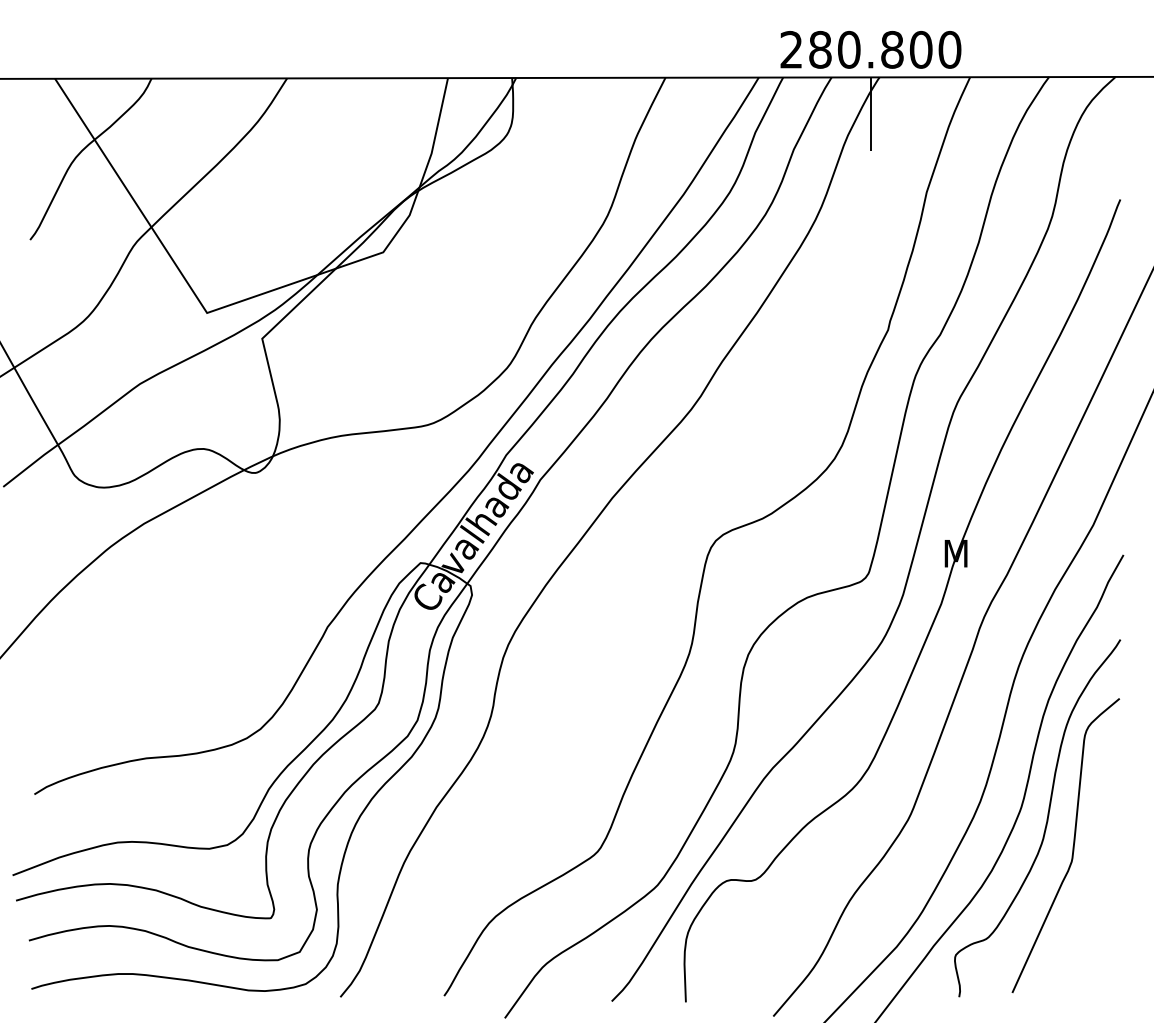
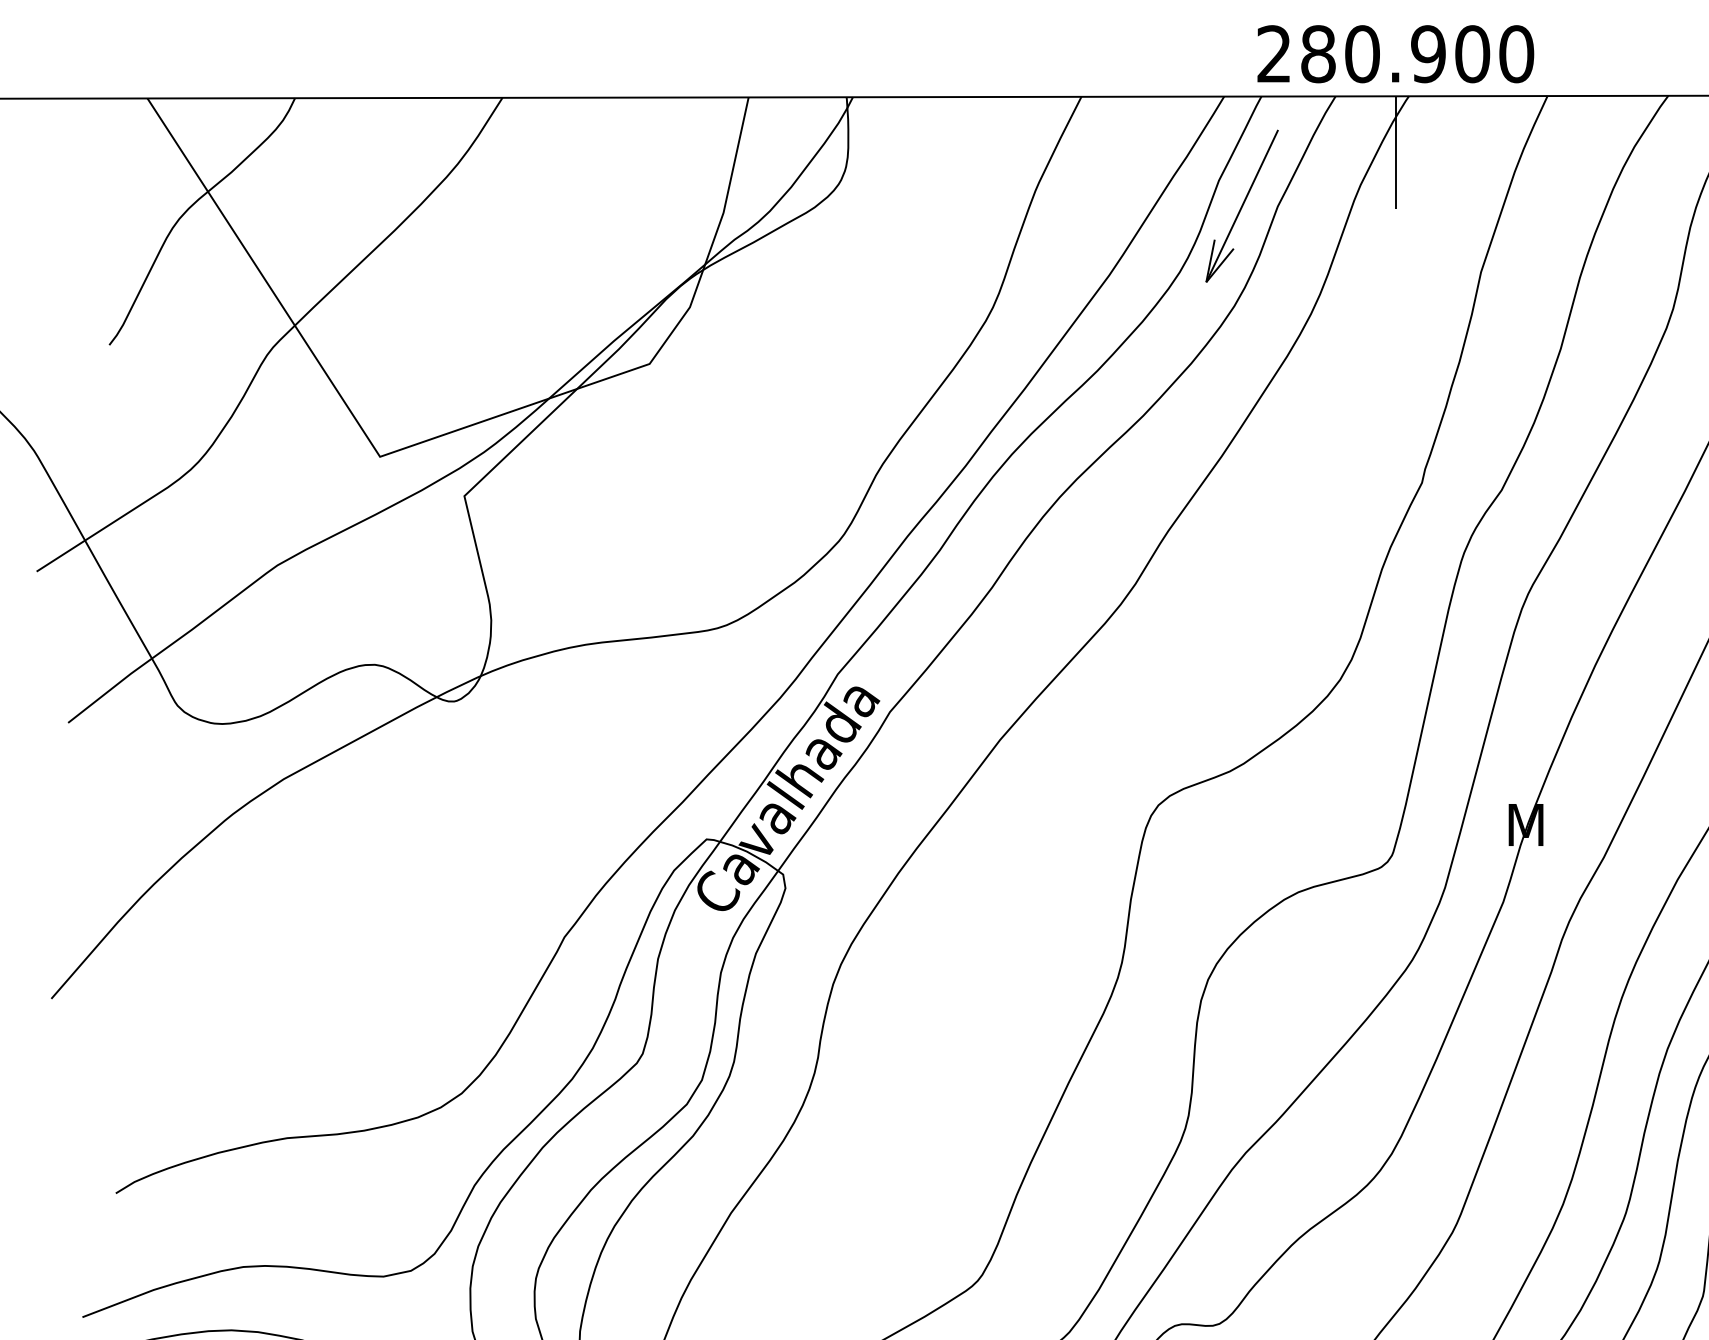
text: (892, 49) -> (1428, 53), 280.800 -> 280.900
part: (770, 149) -> (1242, 206), added

